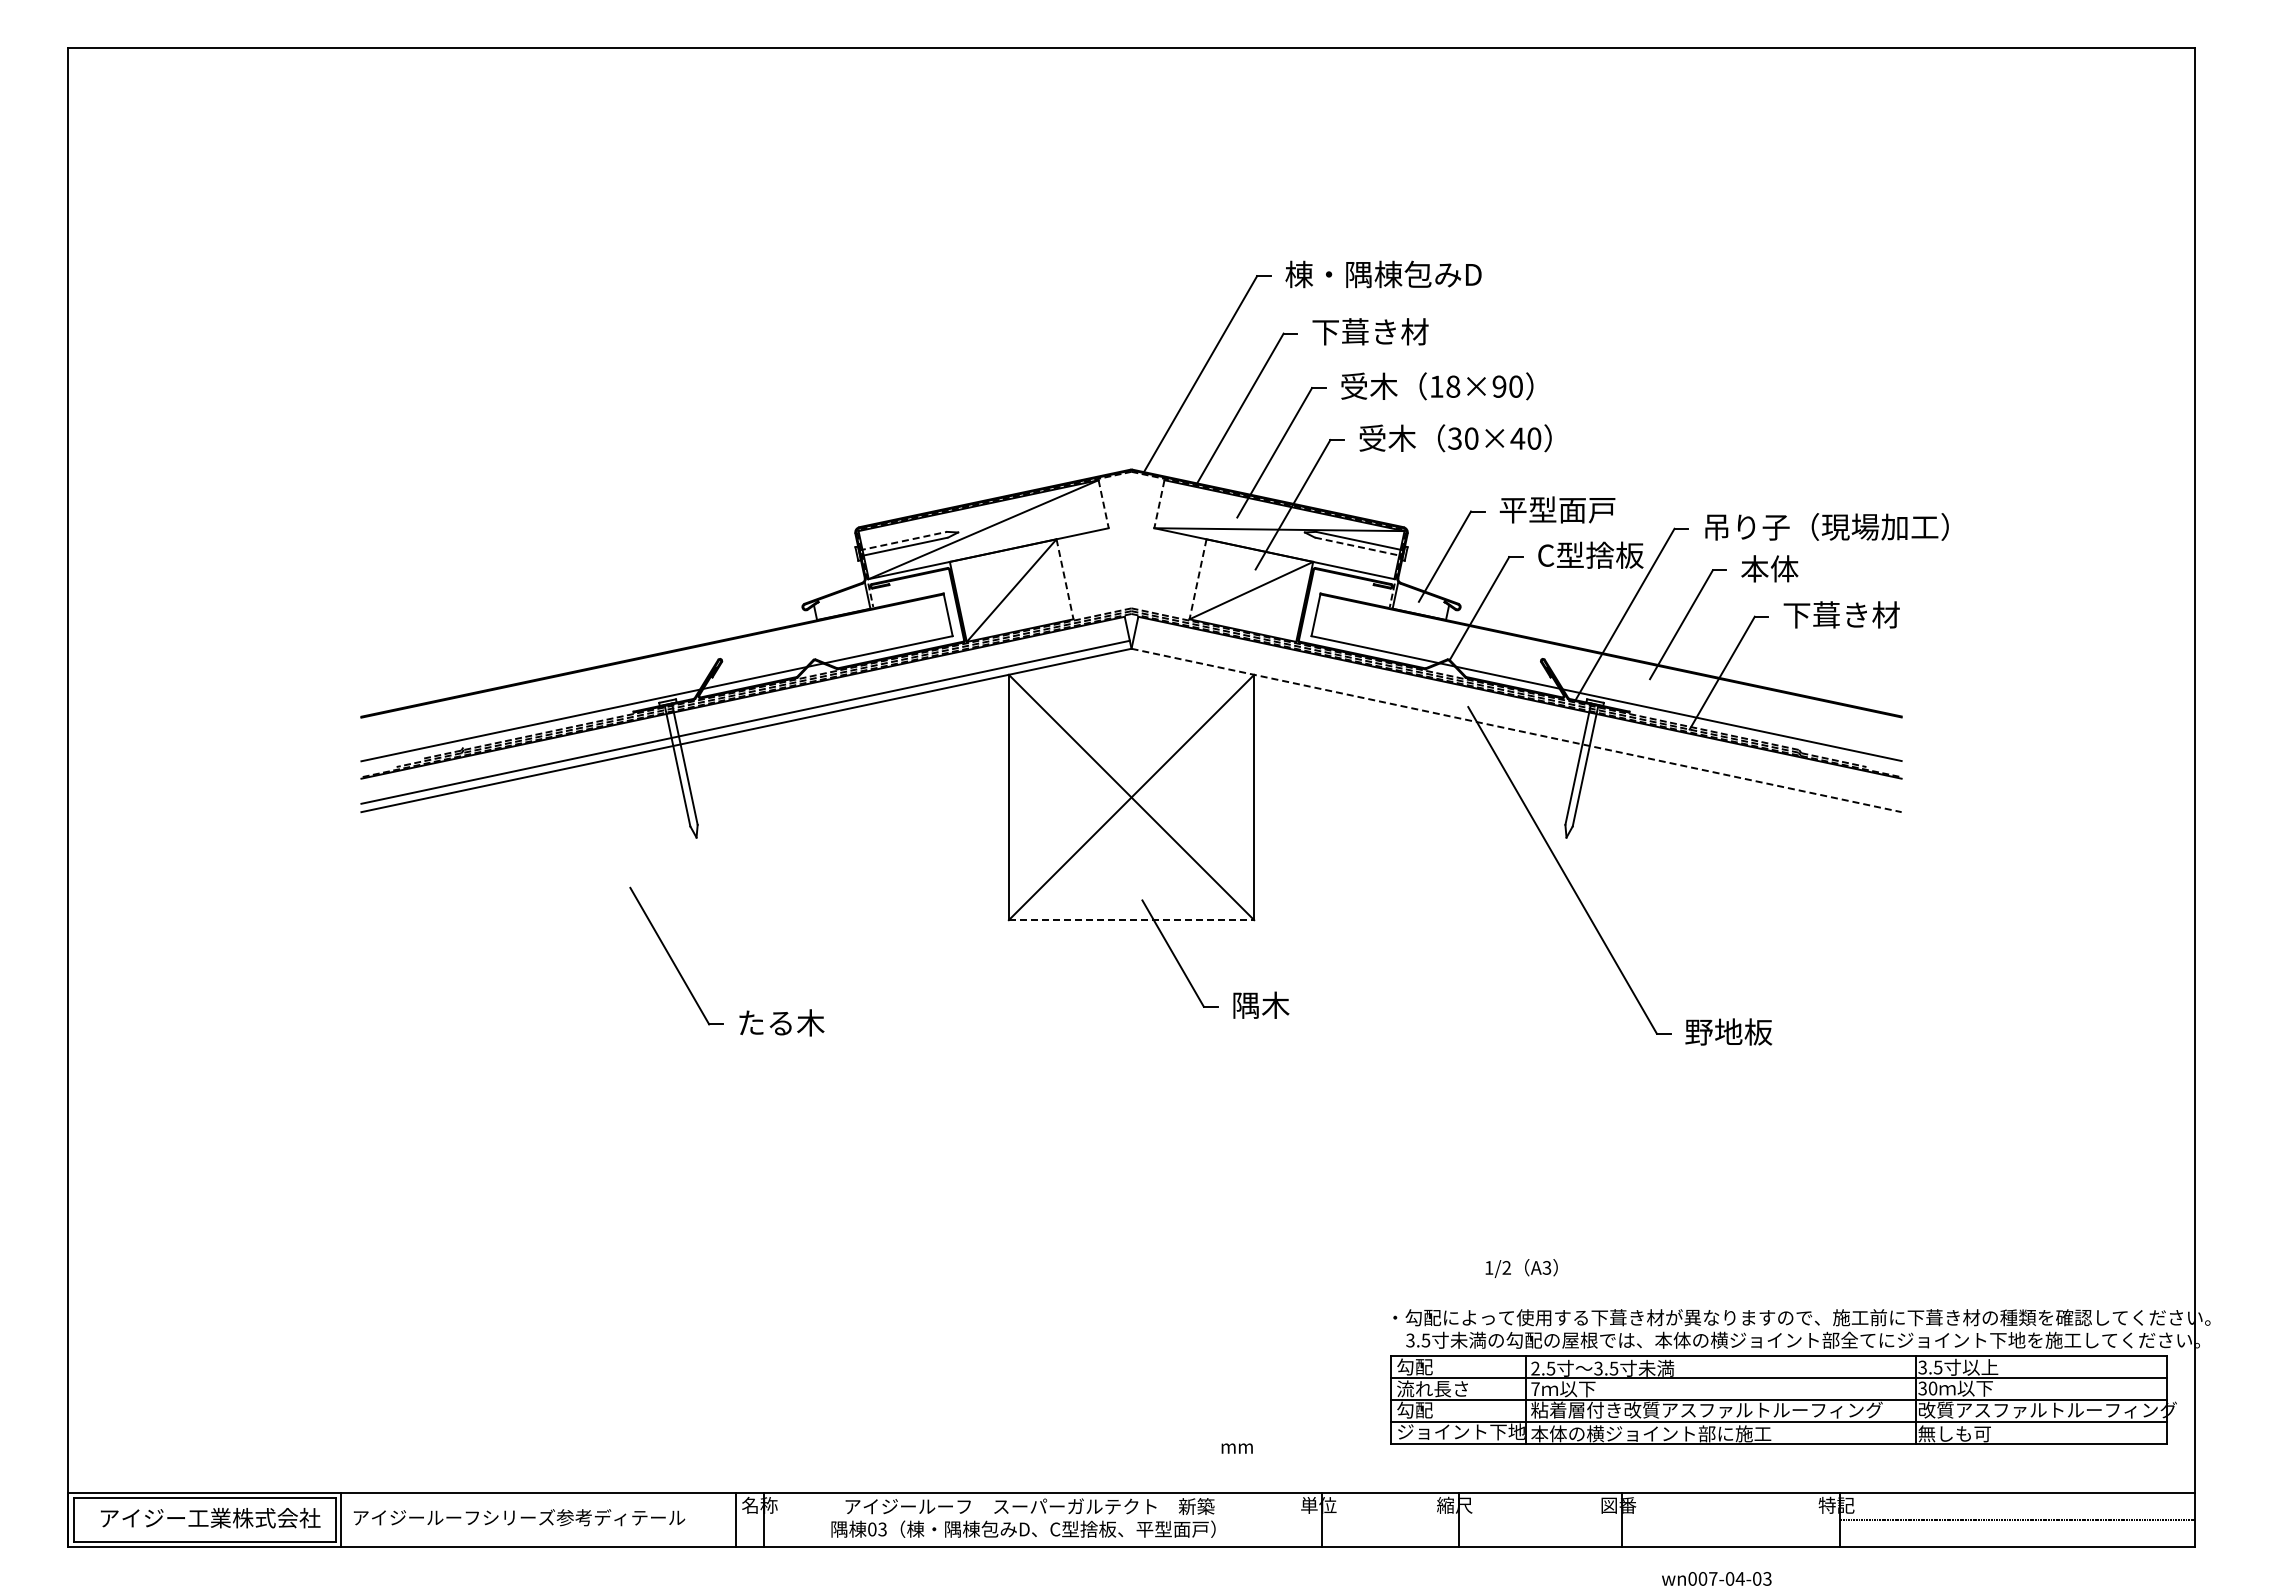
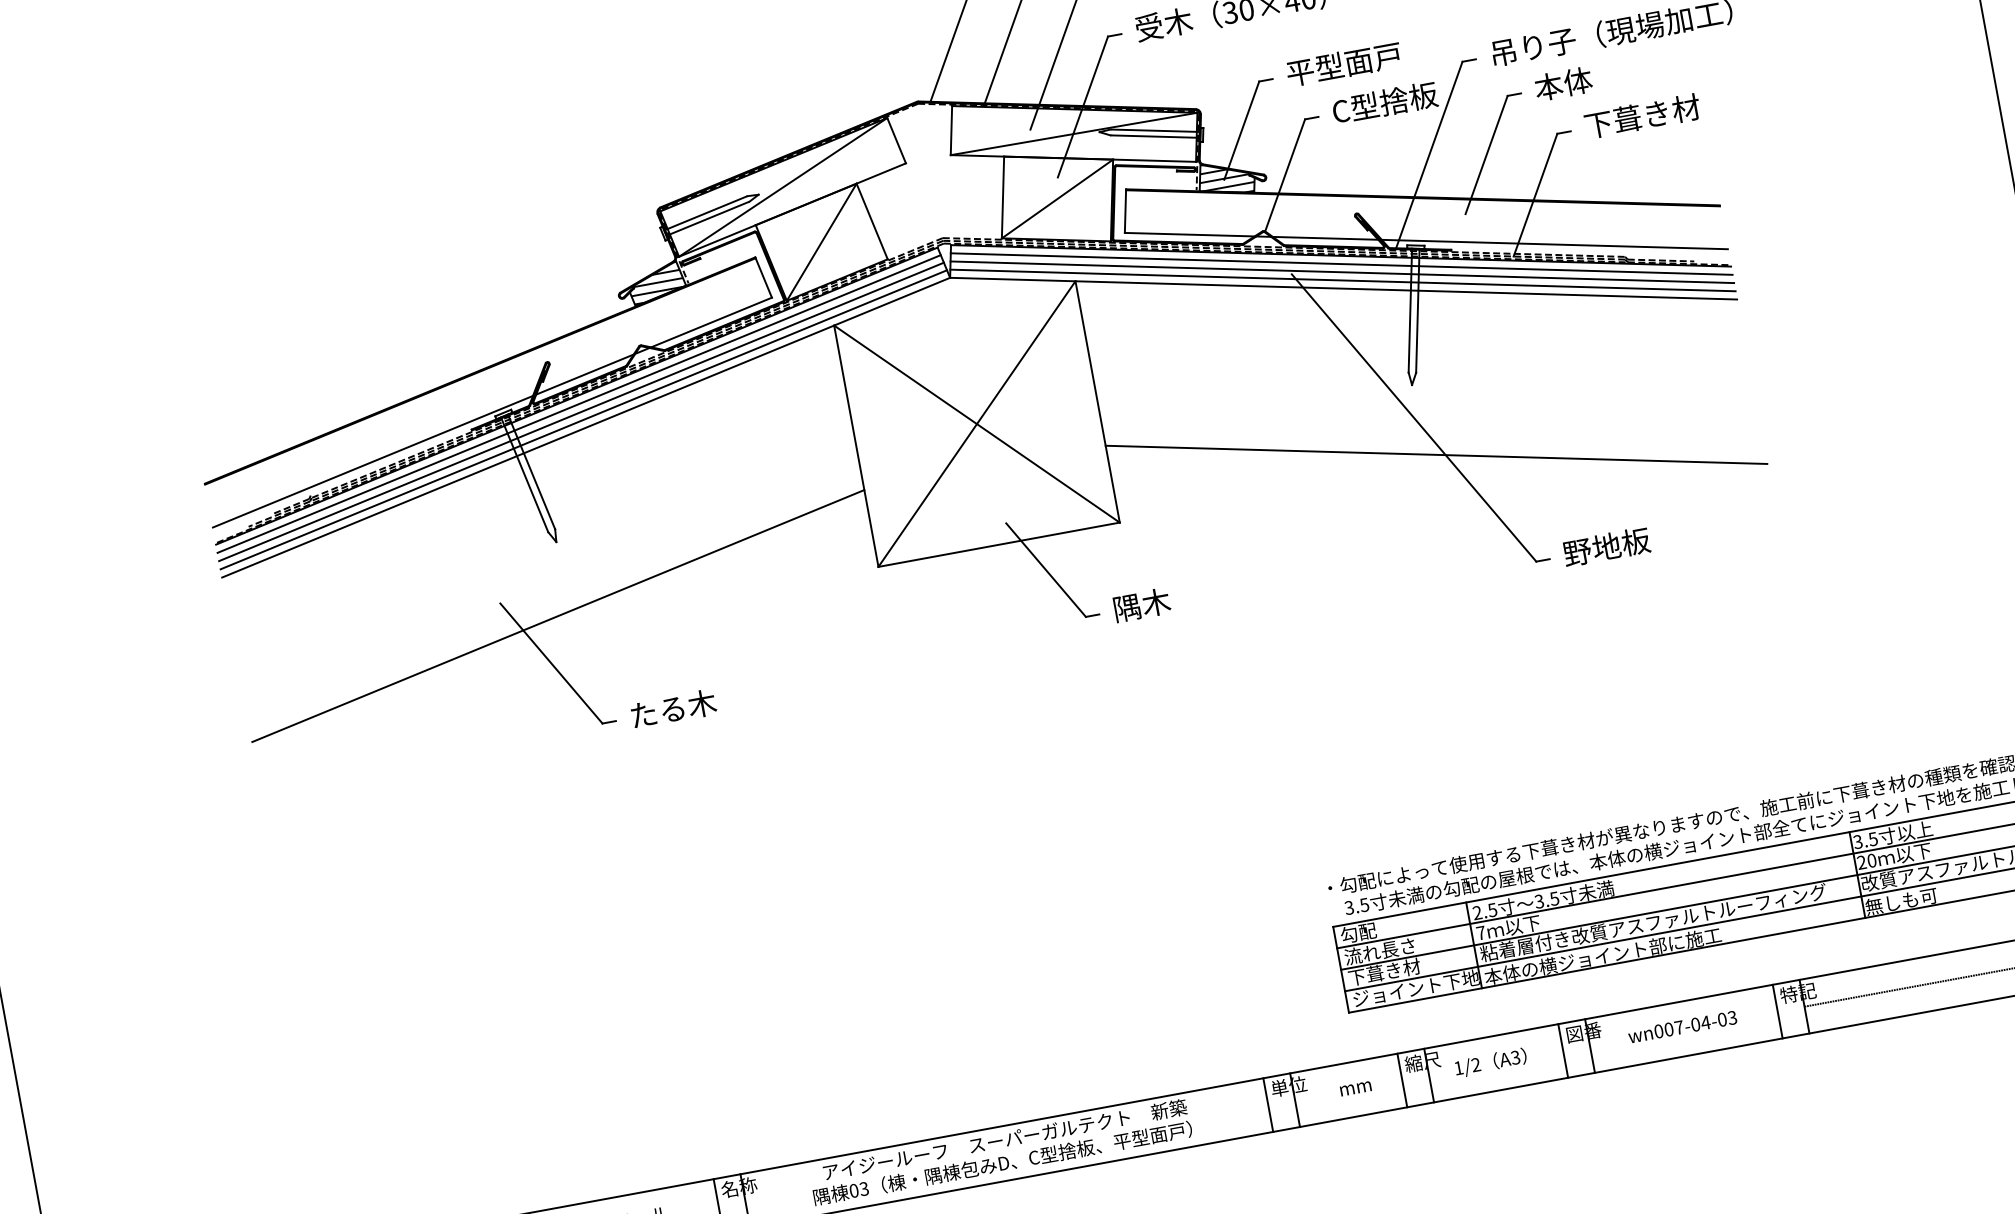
line: (1103, 504) -> (896, 140), dashed -> solid
line: (1159, 504) -> (951, 130), dashed -> solid
line: (902, 541) -> (705, 213), dashed -> solid
line: (1358, 546) -> (1154, 136), dashed -> solid
line: (1065, 579) -> (872, 221), dashed -> solid
line: (1198, 579) -> (1003, 197), dashed -> solid
hatch: (841, 600) -> (656, 282), added
hatch: (1421, 600) -> (1226, 177), added
line: (743, 705) -> (578, 403), added
line: (1518, 705) -> (1340, 263), added
line: (744, 713) -> (581, 411), added
line: (1517, 713) -> (1341, 271), added
line: (1517, 721) -> (1342, 279), added
line: (1516, 730) -> (1343, 288), dashed -> solid
line: (684, 910) -> (557, 615), added
line: (1577, 910) -> (1436, 454), added
line: (1131, 920) -> (999, 545), dashed -> solid
text: (1521, 1268) -> (1490, 1062), moved
text: (1922, 1388) -> (1861, 862), 30 -> 20
text: (1433, 1409) -> (1384, 971), 勾配 -> 下葺き材
text: (1236, 1448) -> (1355, 1088), moved
line: (1295, 1519) -> (1268, 1104), added
line: (1431, 1519) -> (1402, 1080), added
line: (1594, 1519) -> (1562, 1050), added
line: (1813, 1519) -> (1778, 1011), added
text: (1716, 1578) -> (1682, 1026), moved

